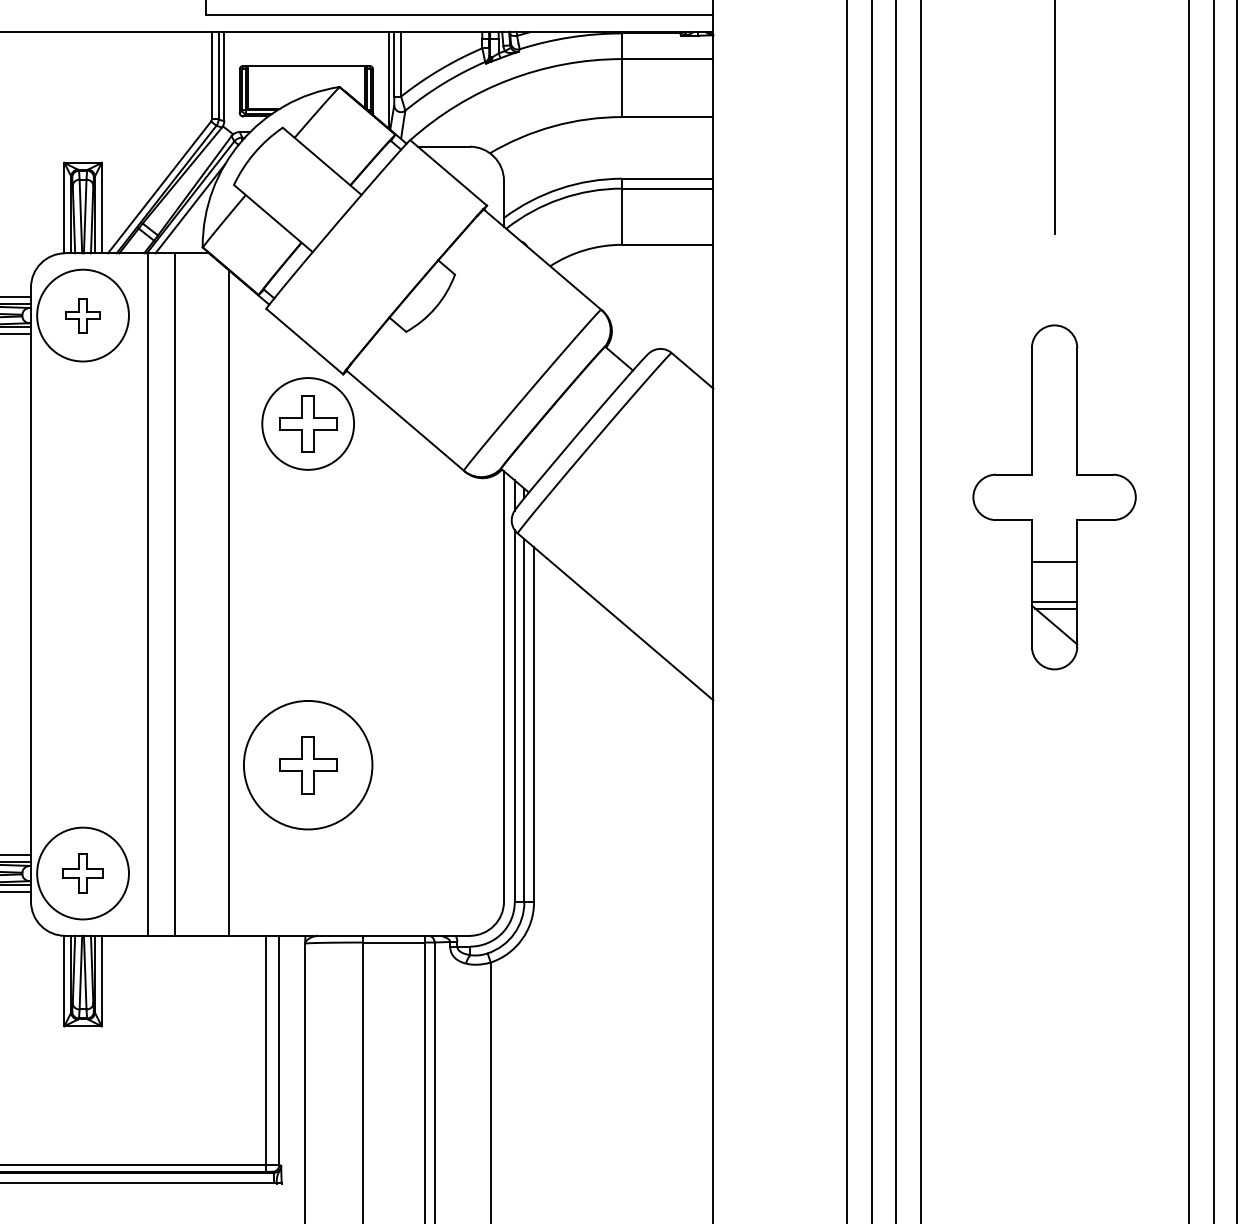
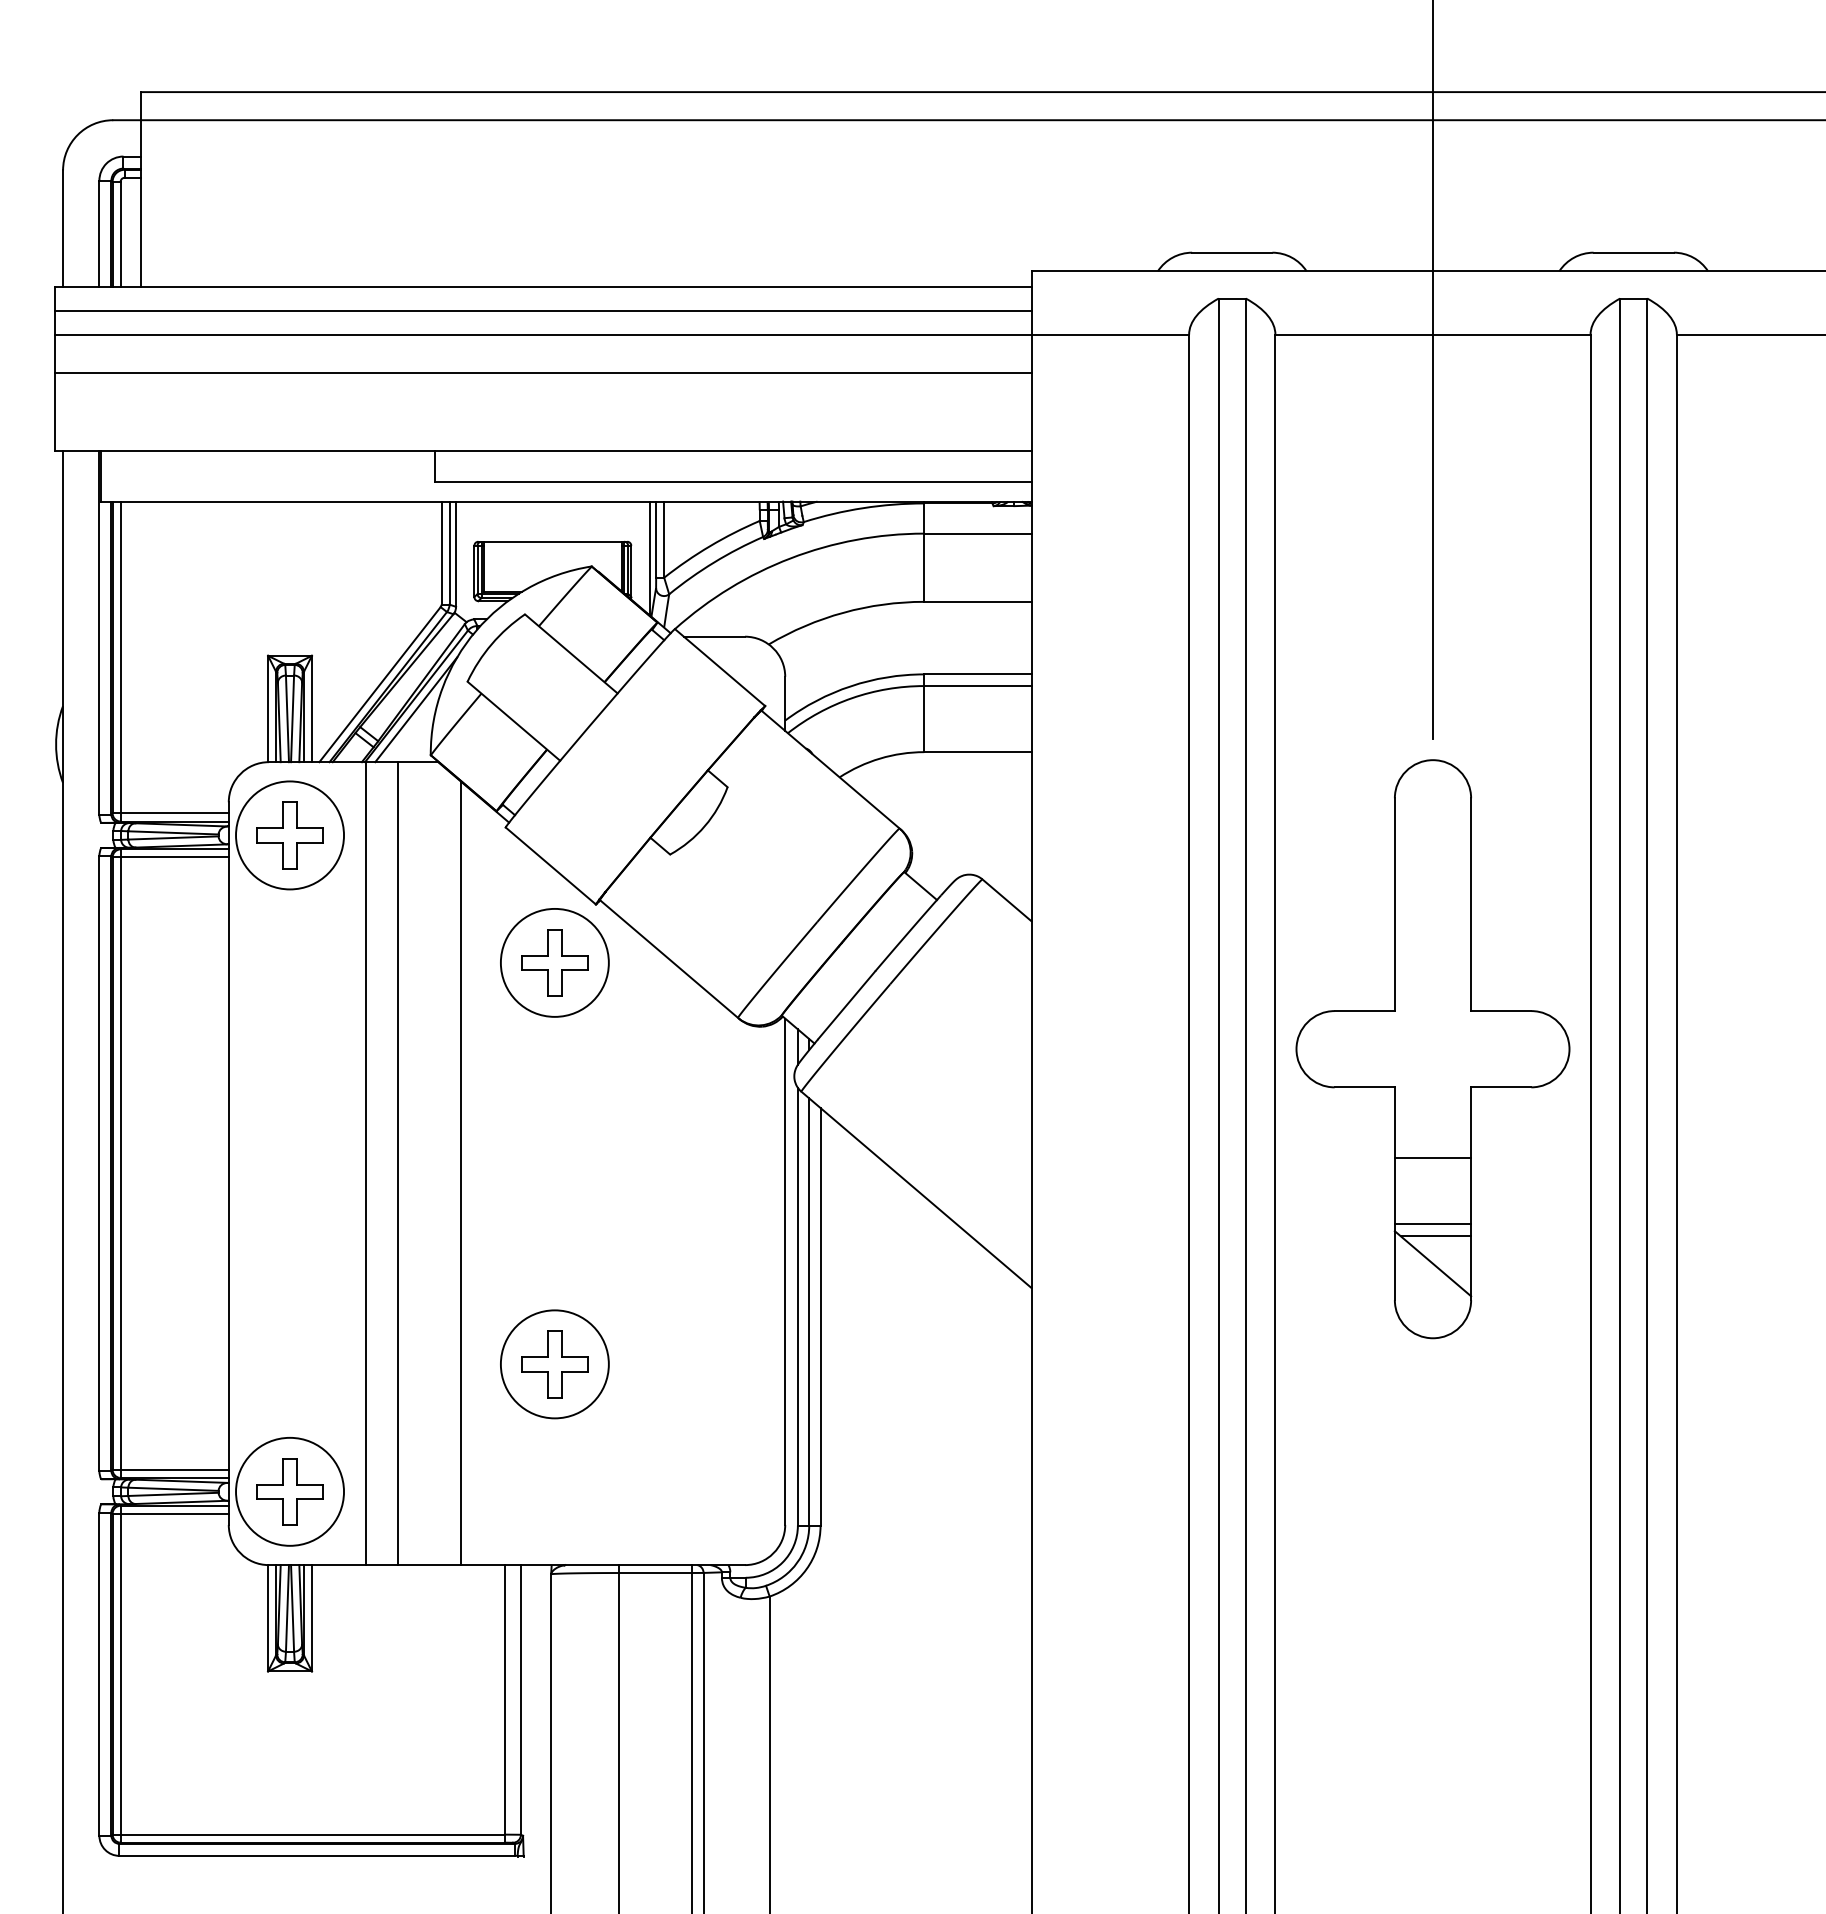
part: (82, 315) -> (289, 835), size x1.67
part: (1054, 497) -> (1432, 1049), size x1.43
circle: (307, 765) -> (554, 1364), size x0.71
part: (82, 873) -> (289, 1491), size x1.43

